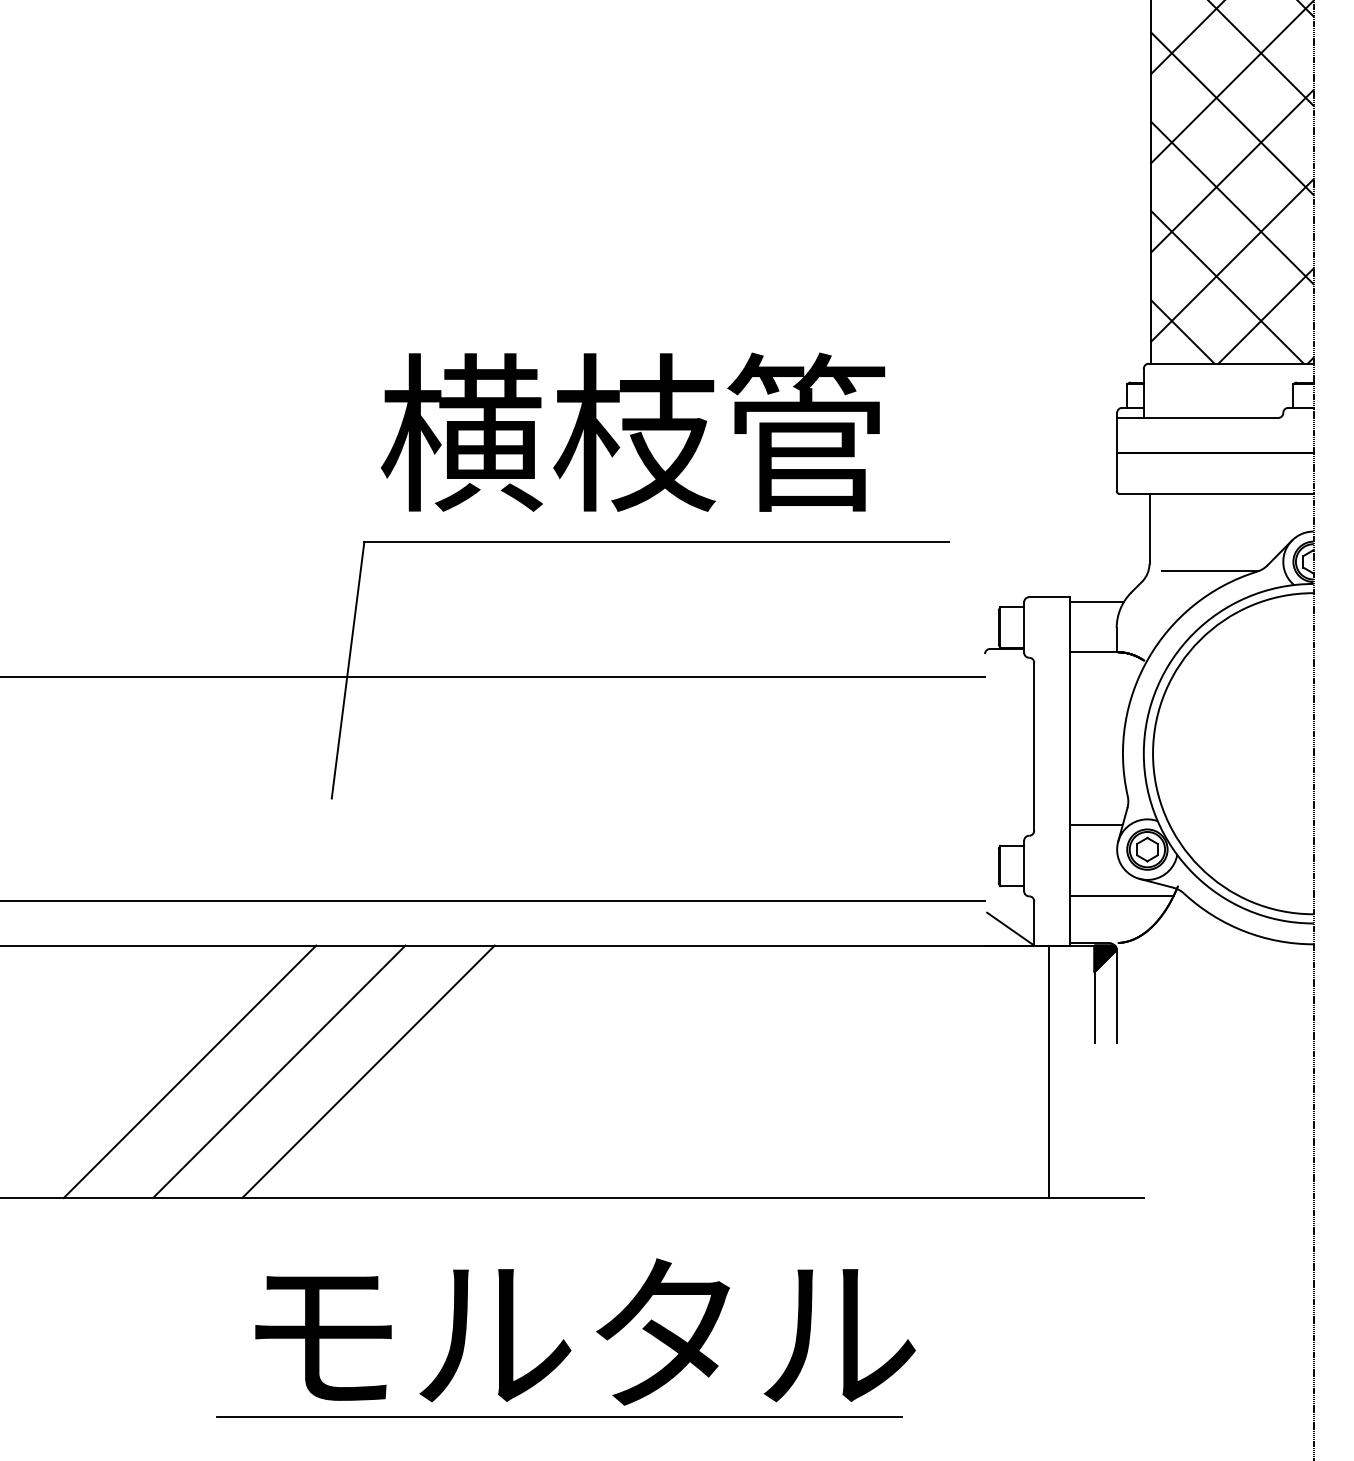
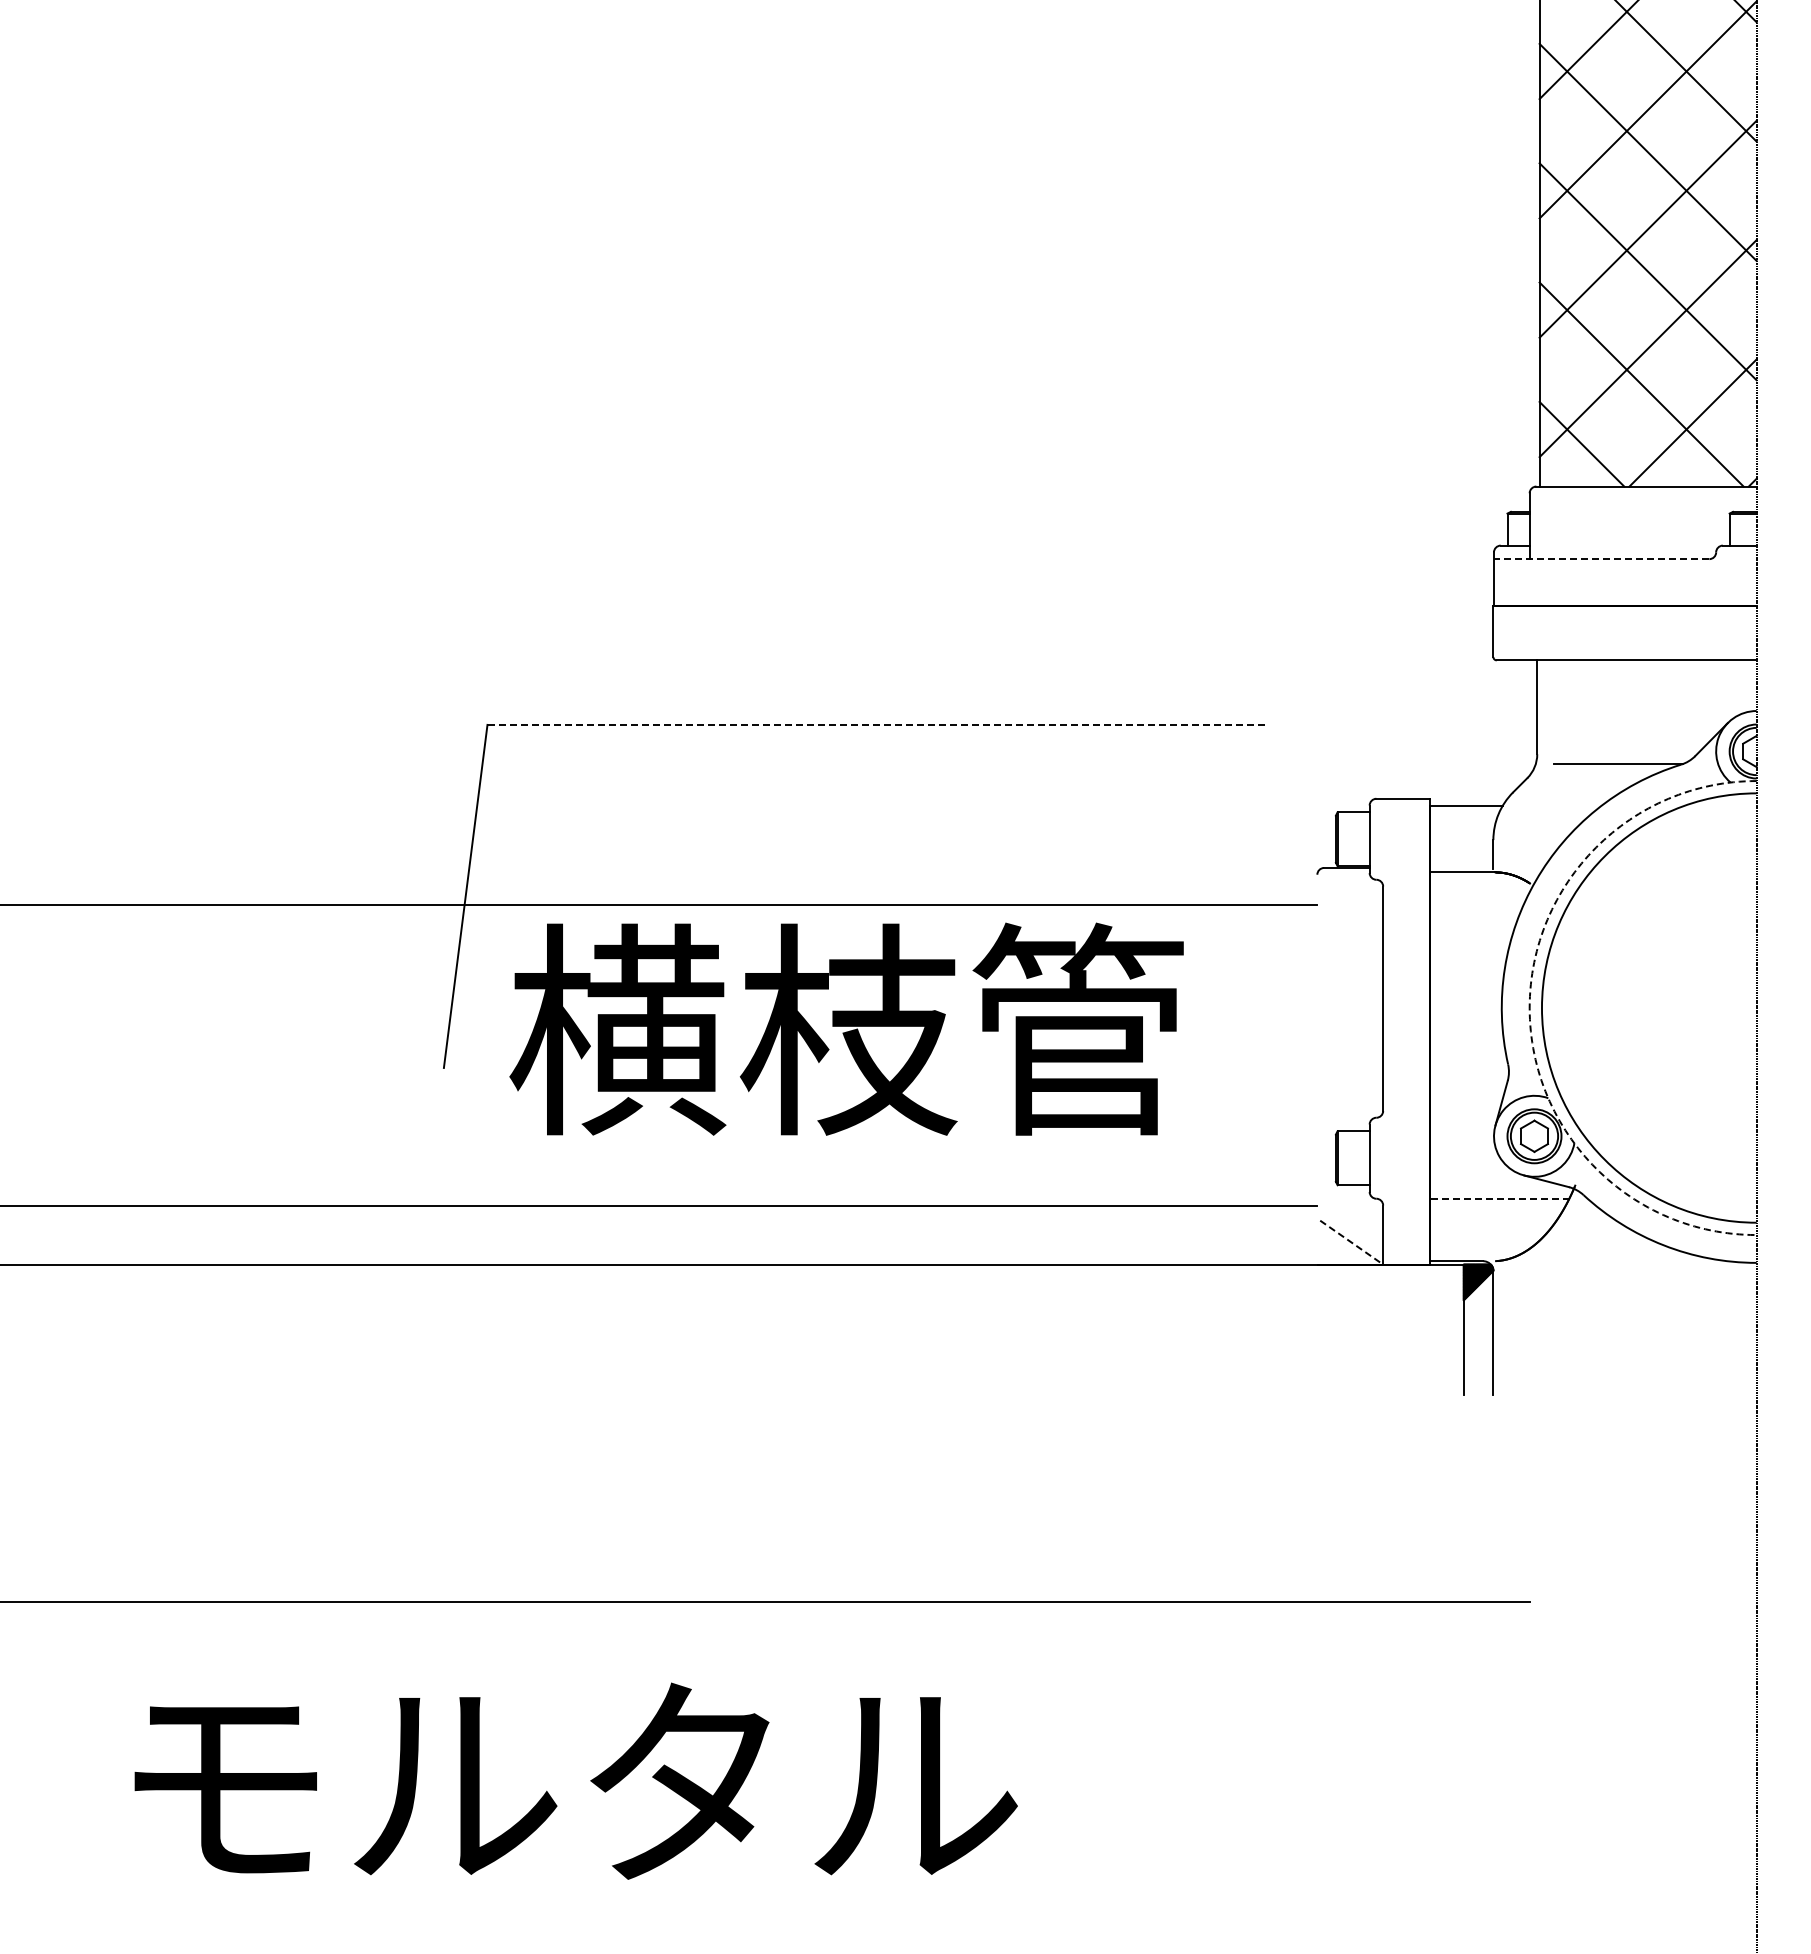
line: (1197, 418) -> (1601, 559), solid -> dashed
text: (632, 431) -> (846, 1028), moved
line: (656, 541) -> (878, 724), solid -> dashed
arc: (1143, 754) -> (1529, 1008), solid -> dashed
line: (1095, 825) -> (1465, 1103), removed
line: (1122, 896) -> (1500, 1198), solid -> dashed
line: (1011, 929) -> (1352, 1242), solid -> dashed
line: (190, 1071) -> (254, 1433), removed
line: (279, 1071) -> (373, 1433), removed
line: (368, 1071) -> (492, 1433), removed
line: (1048, 1071) -> (1402, 1433), removed
text: (585, 1331) -> (575, 1780), moved
line: (559, 1417) -> (748, 1895), removed

